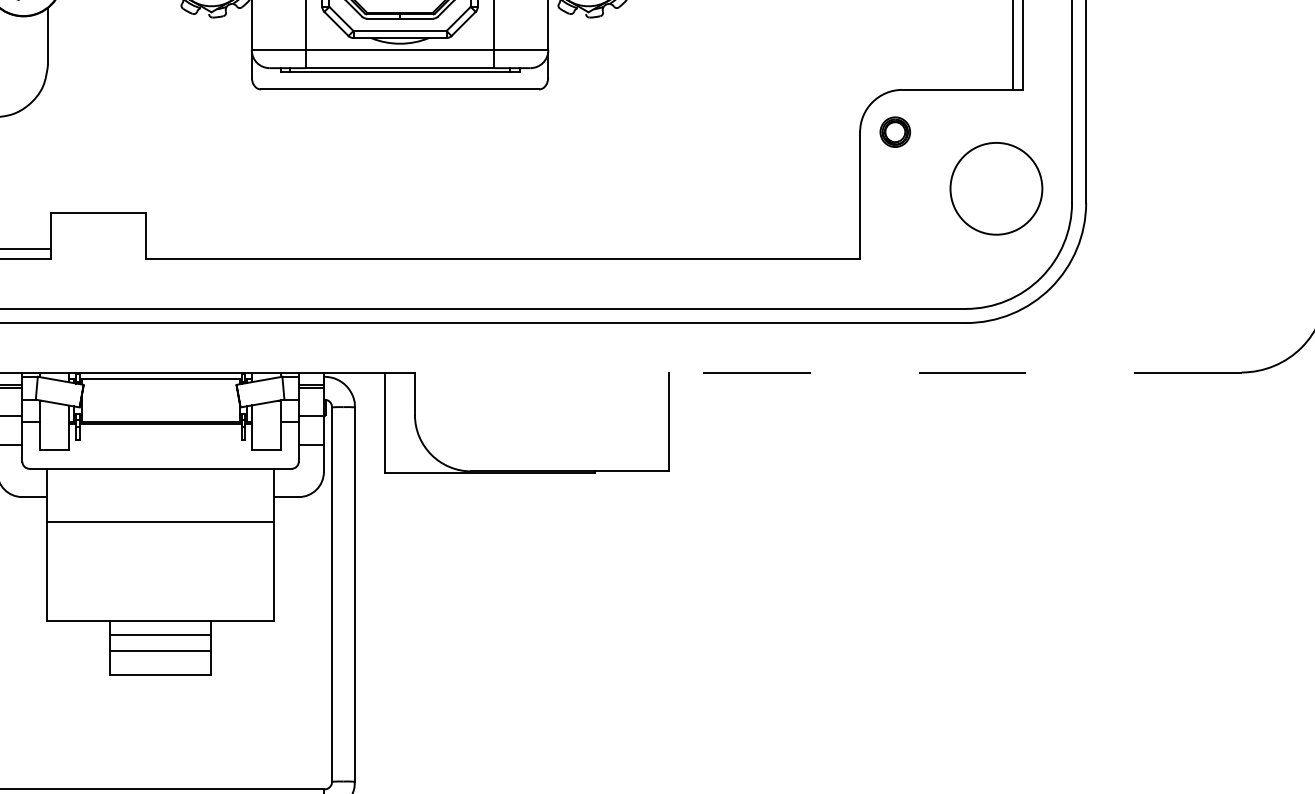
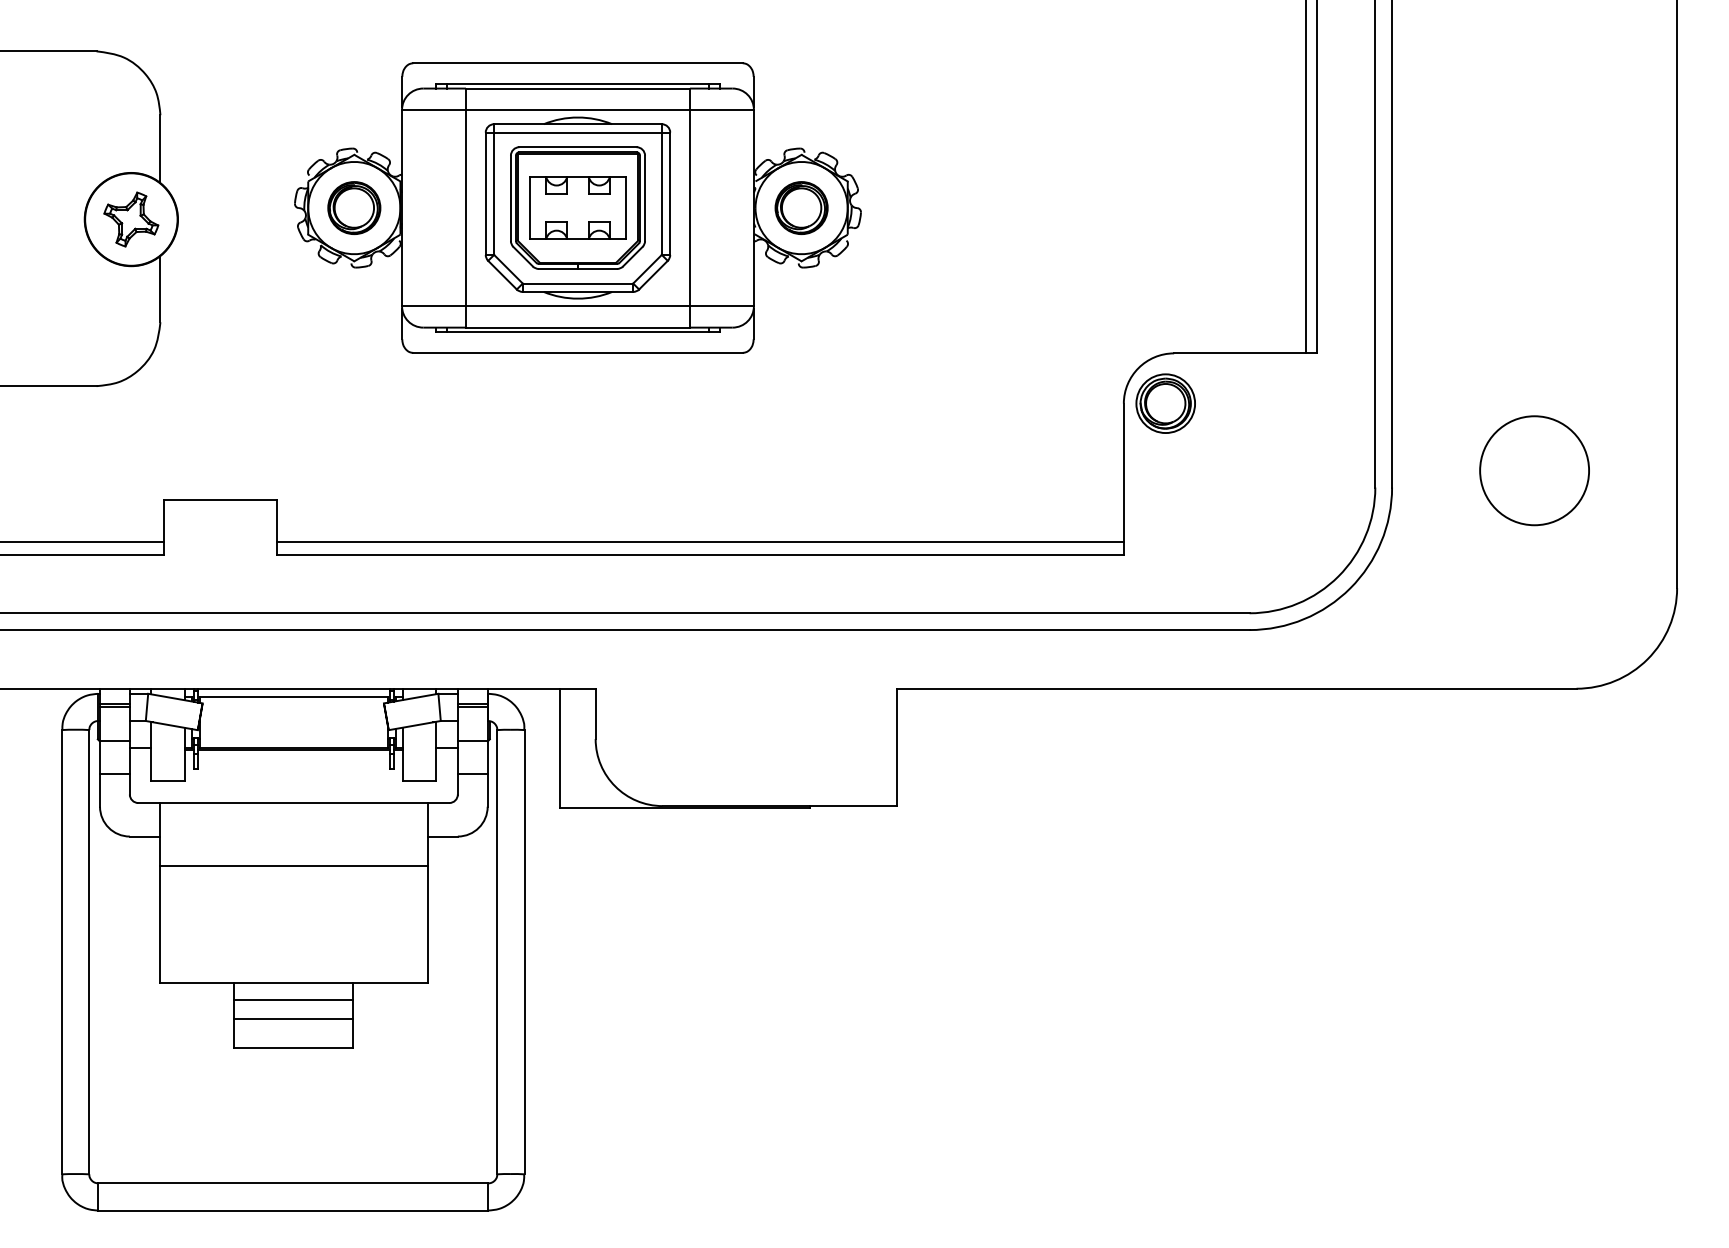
part: (895, 132) -> (1165, 403), size x1.67
circle: (996, 188) -> (1534, 470), moved
line: (502, 249) -> (699, 542), added
line: (955, 372) -> (1236, 688), dashed -> solid

